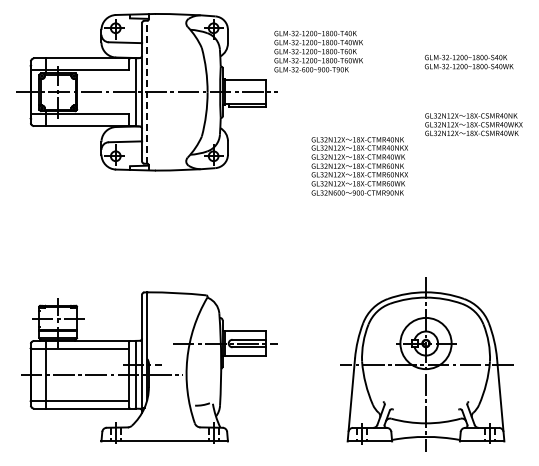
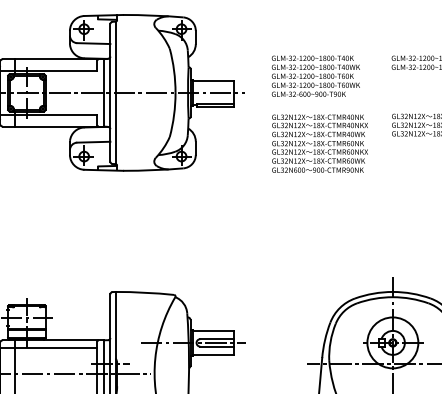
text: (318, 51) -> (315, 76), moved
line: (147, 92) -> (115, 93), dashed -> solid
text: (359, 166) -> (319, 143), moved

